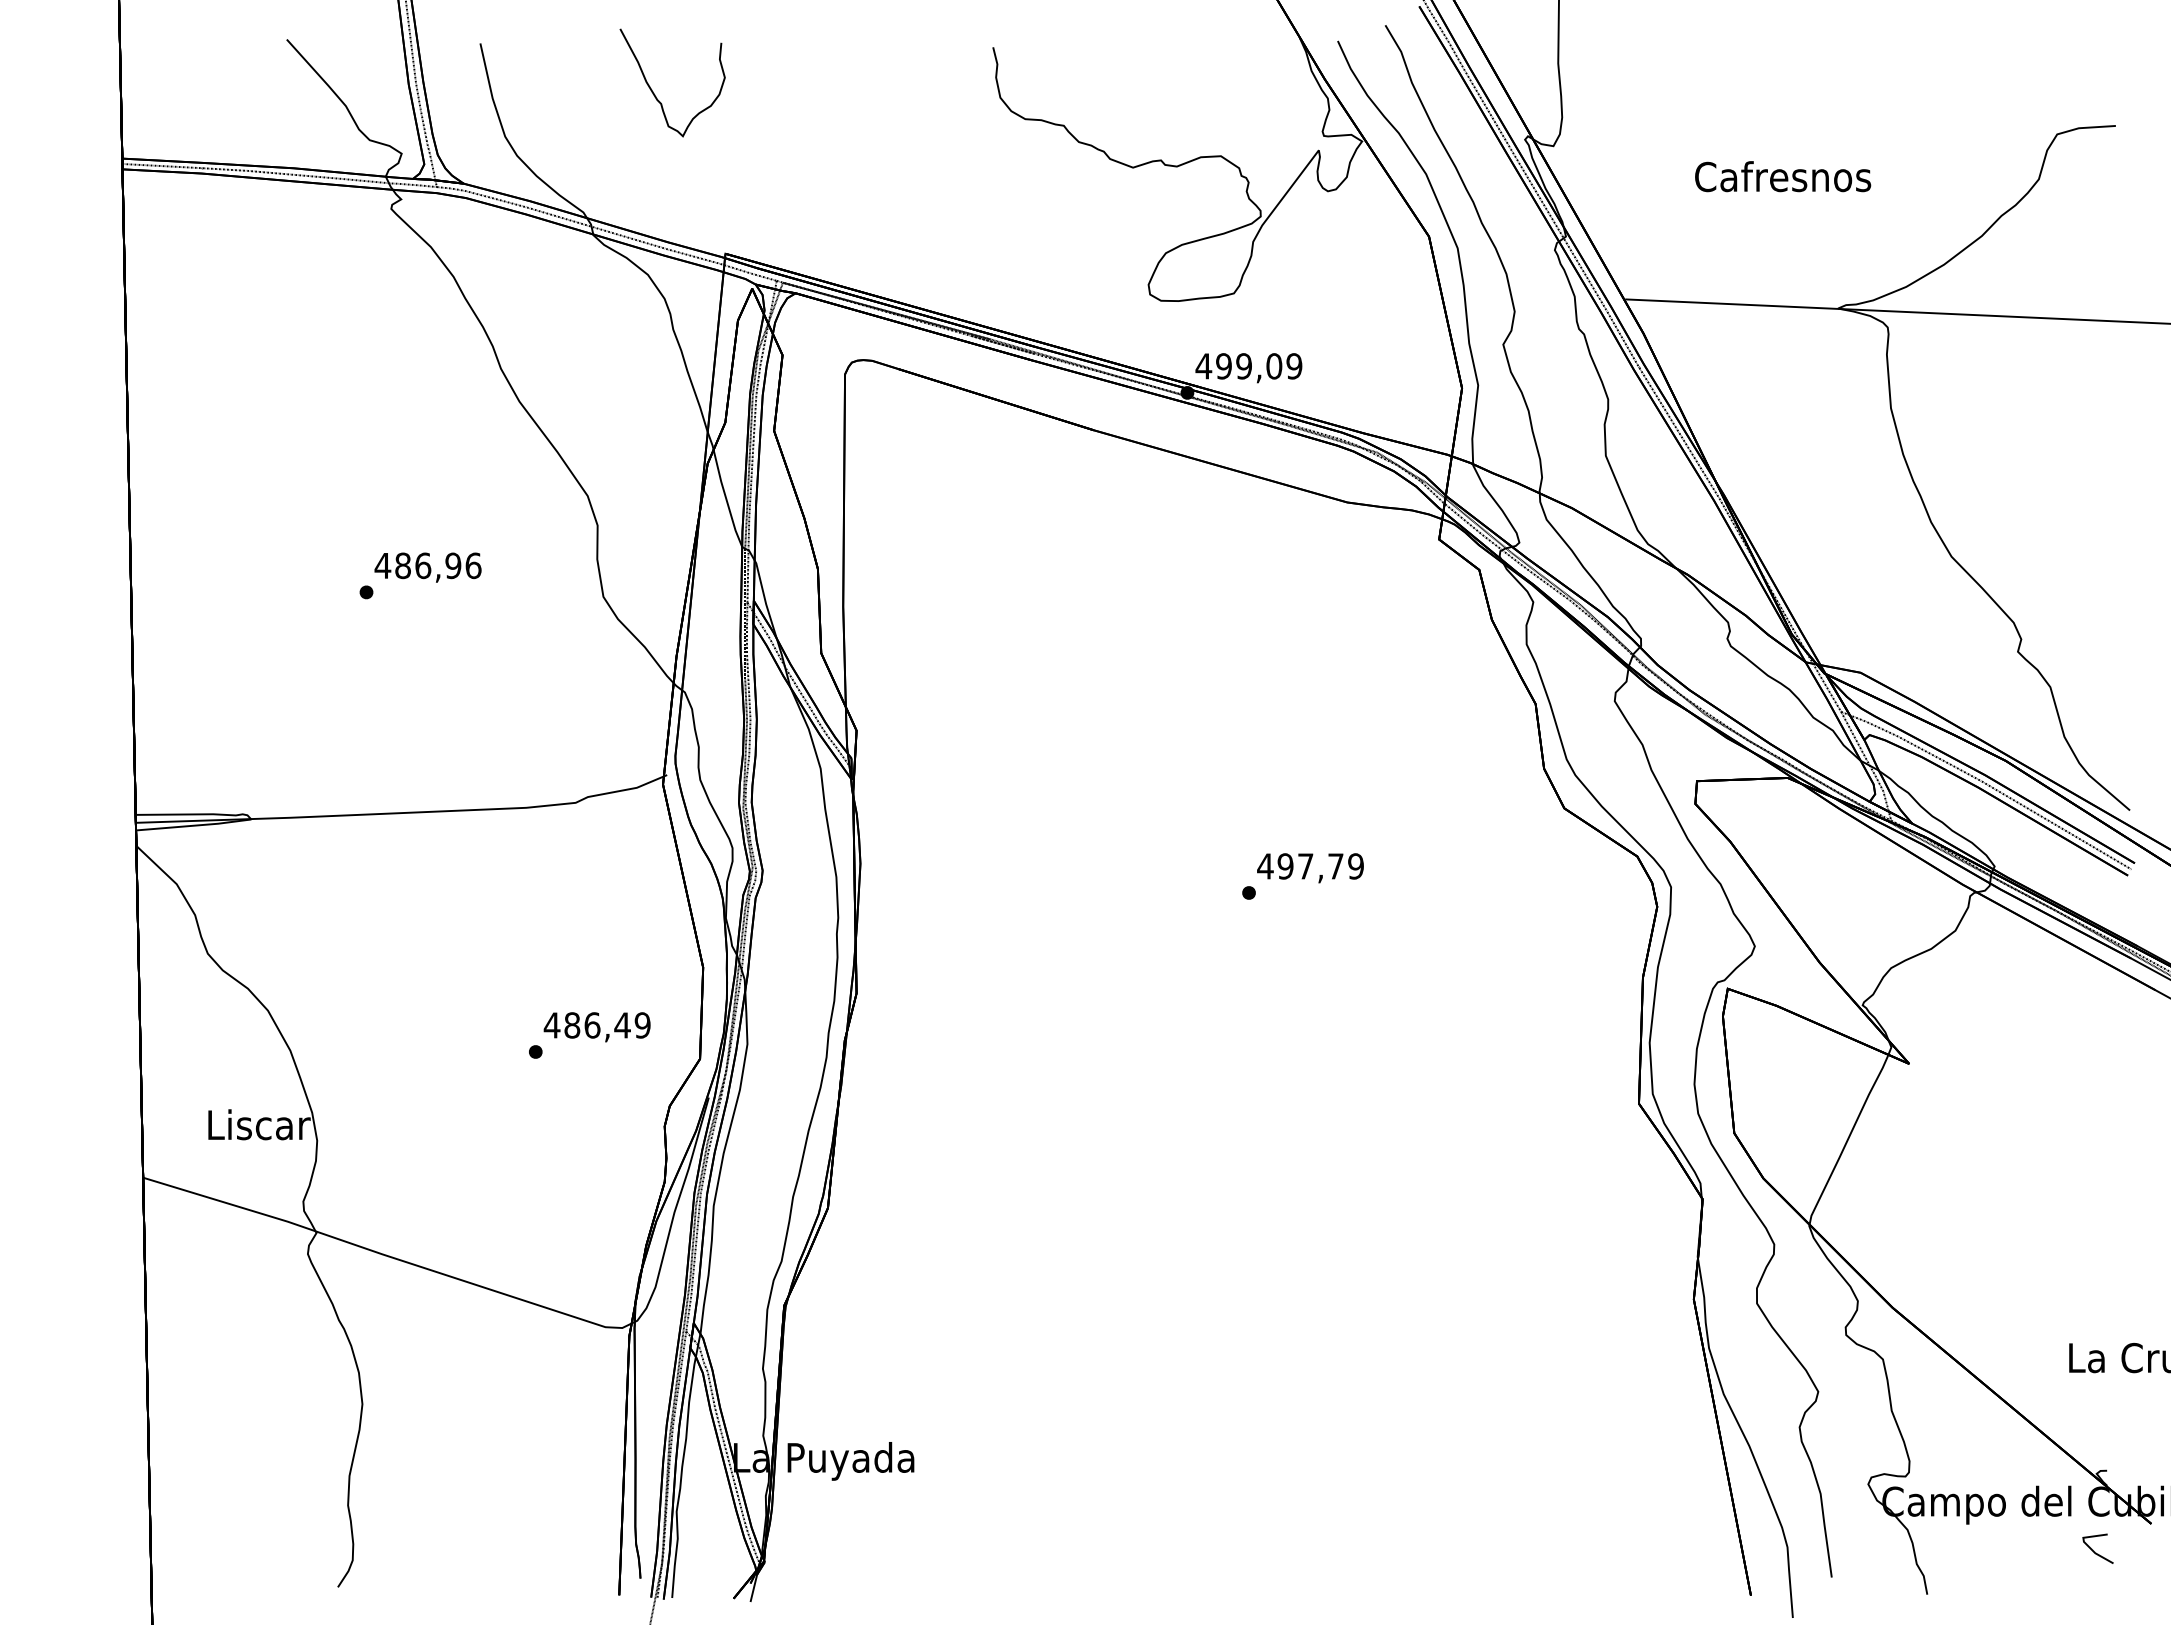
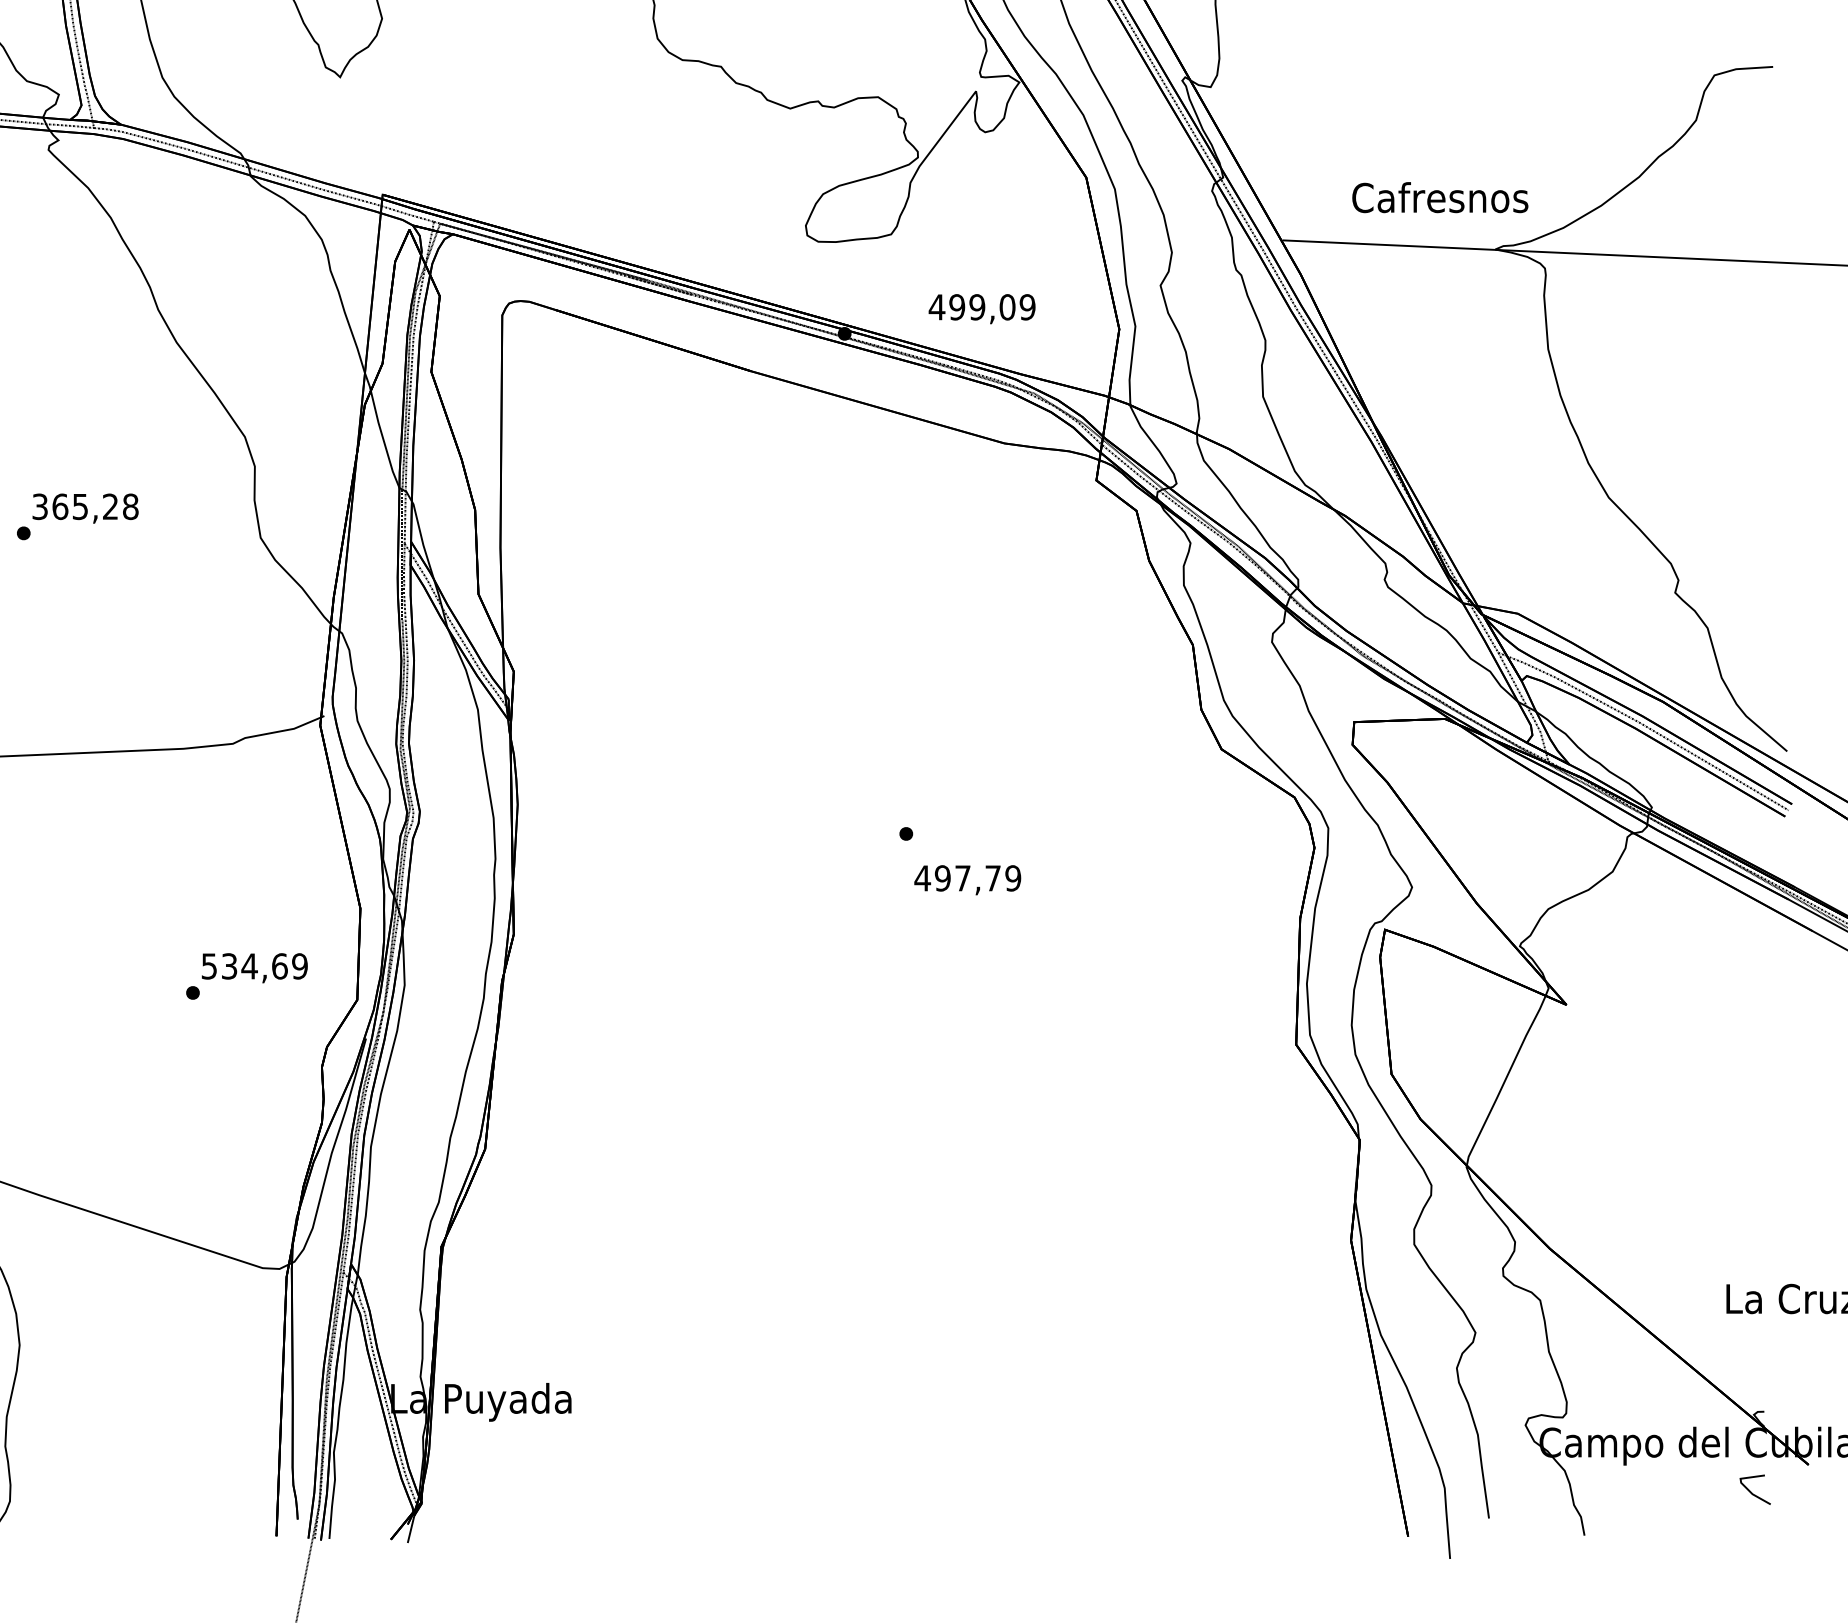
text: (1783, 176) -> (1440, 197), moved
text: (1248, 368) -> (981, 309), moved
text: (427, 565) -> (84, 506), 486,96 -> 365,28
text: (1310, 868) -> (967, 880), moved
text: (586, 1025) -> (243, 966), 486,49 -> 534,69

